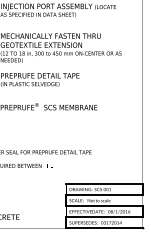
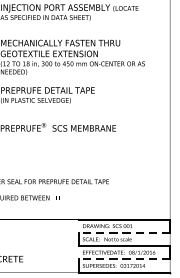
line: (103, 195) -> (123, 233), solid -> dashed
line: (103, 217) -> (123, 259), solid -> dashed

